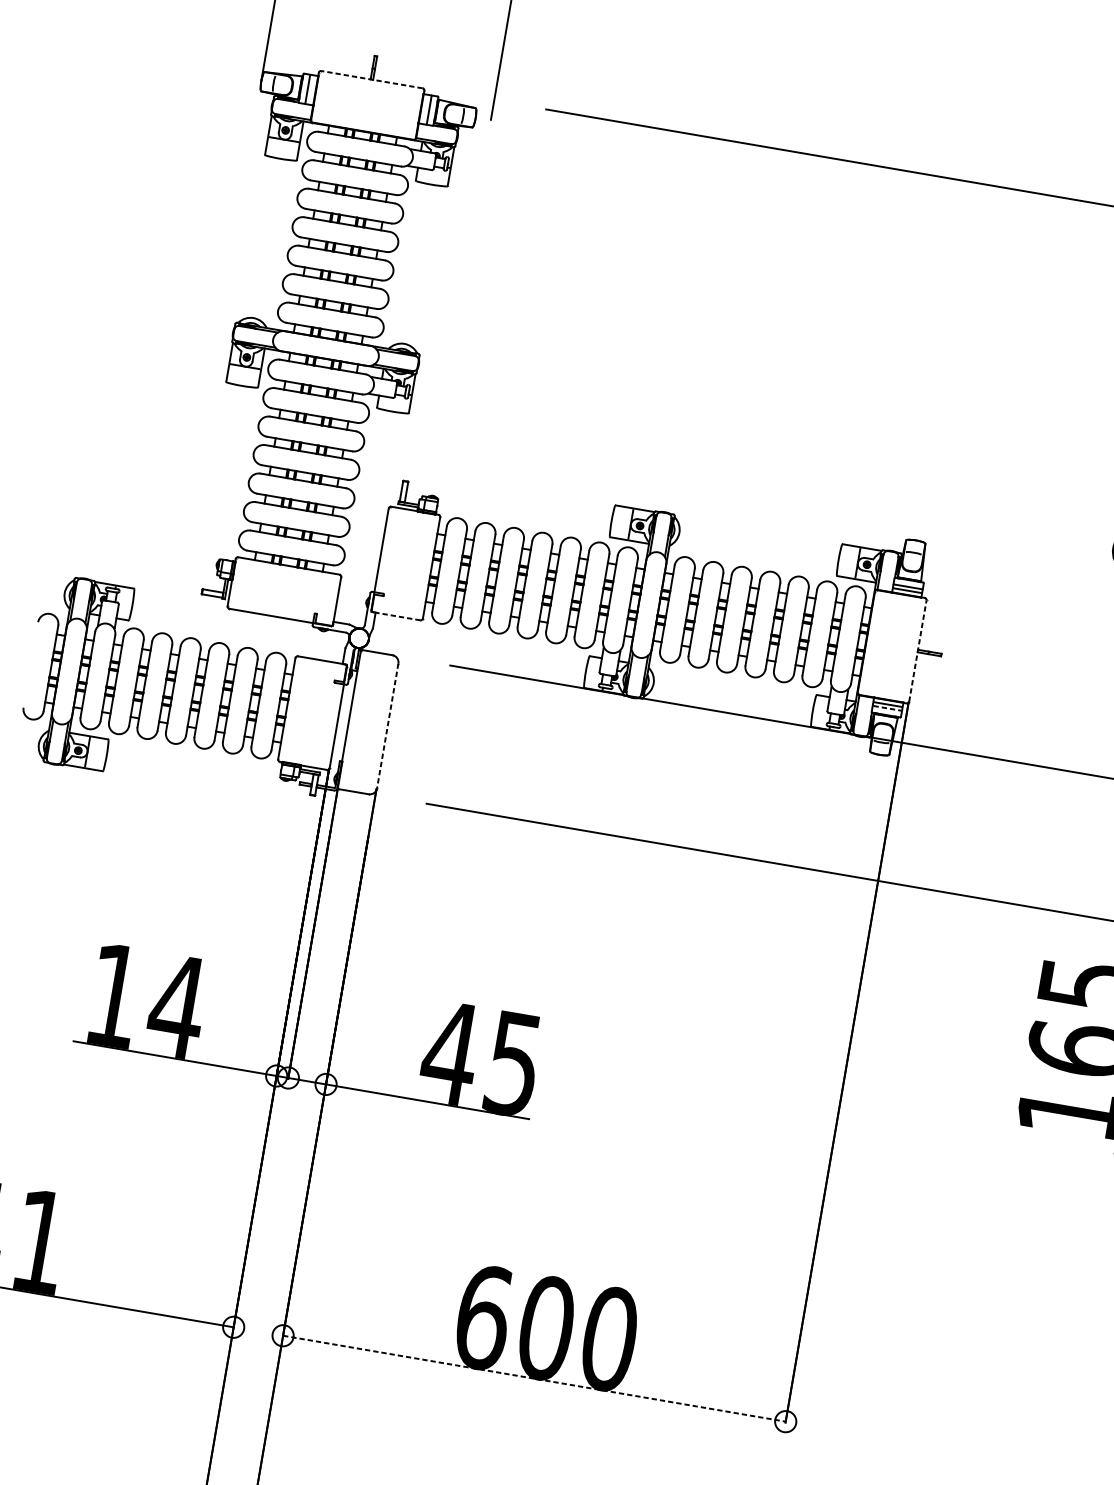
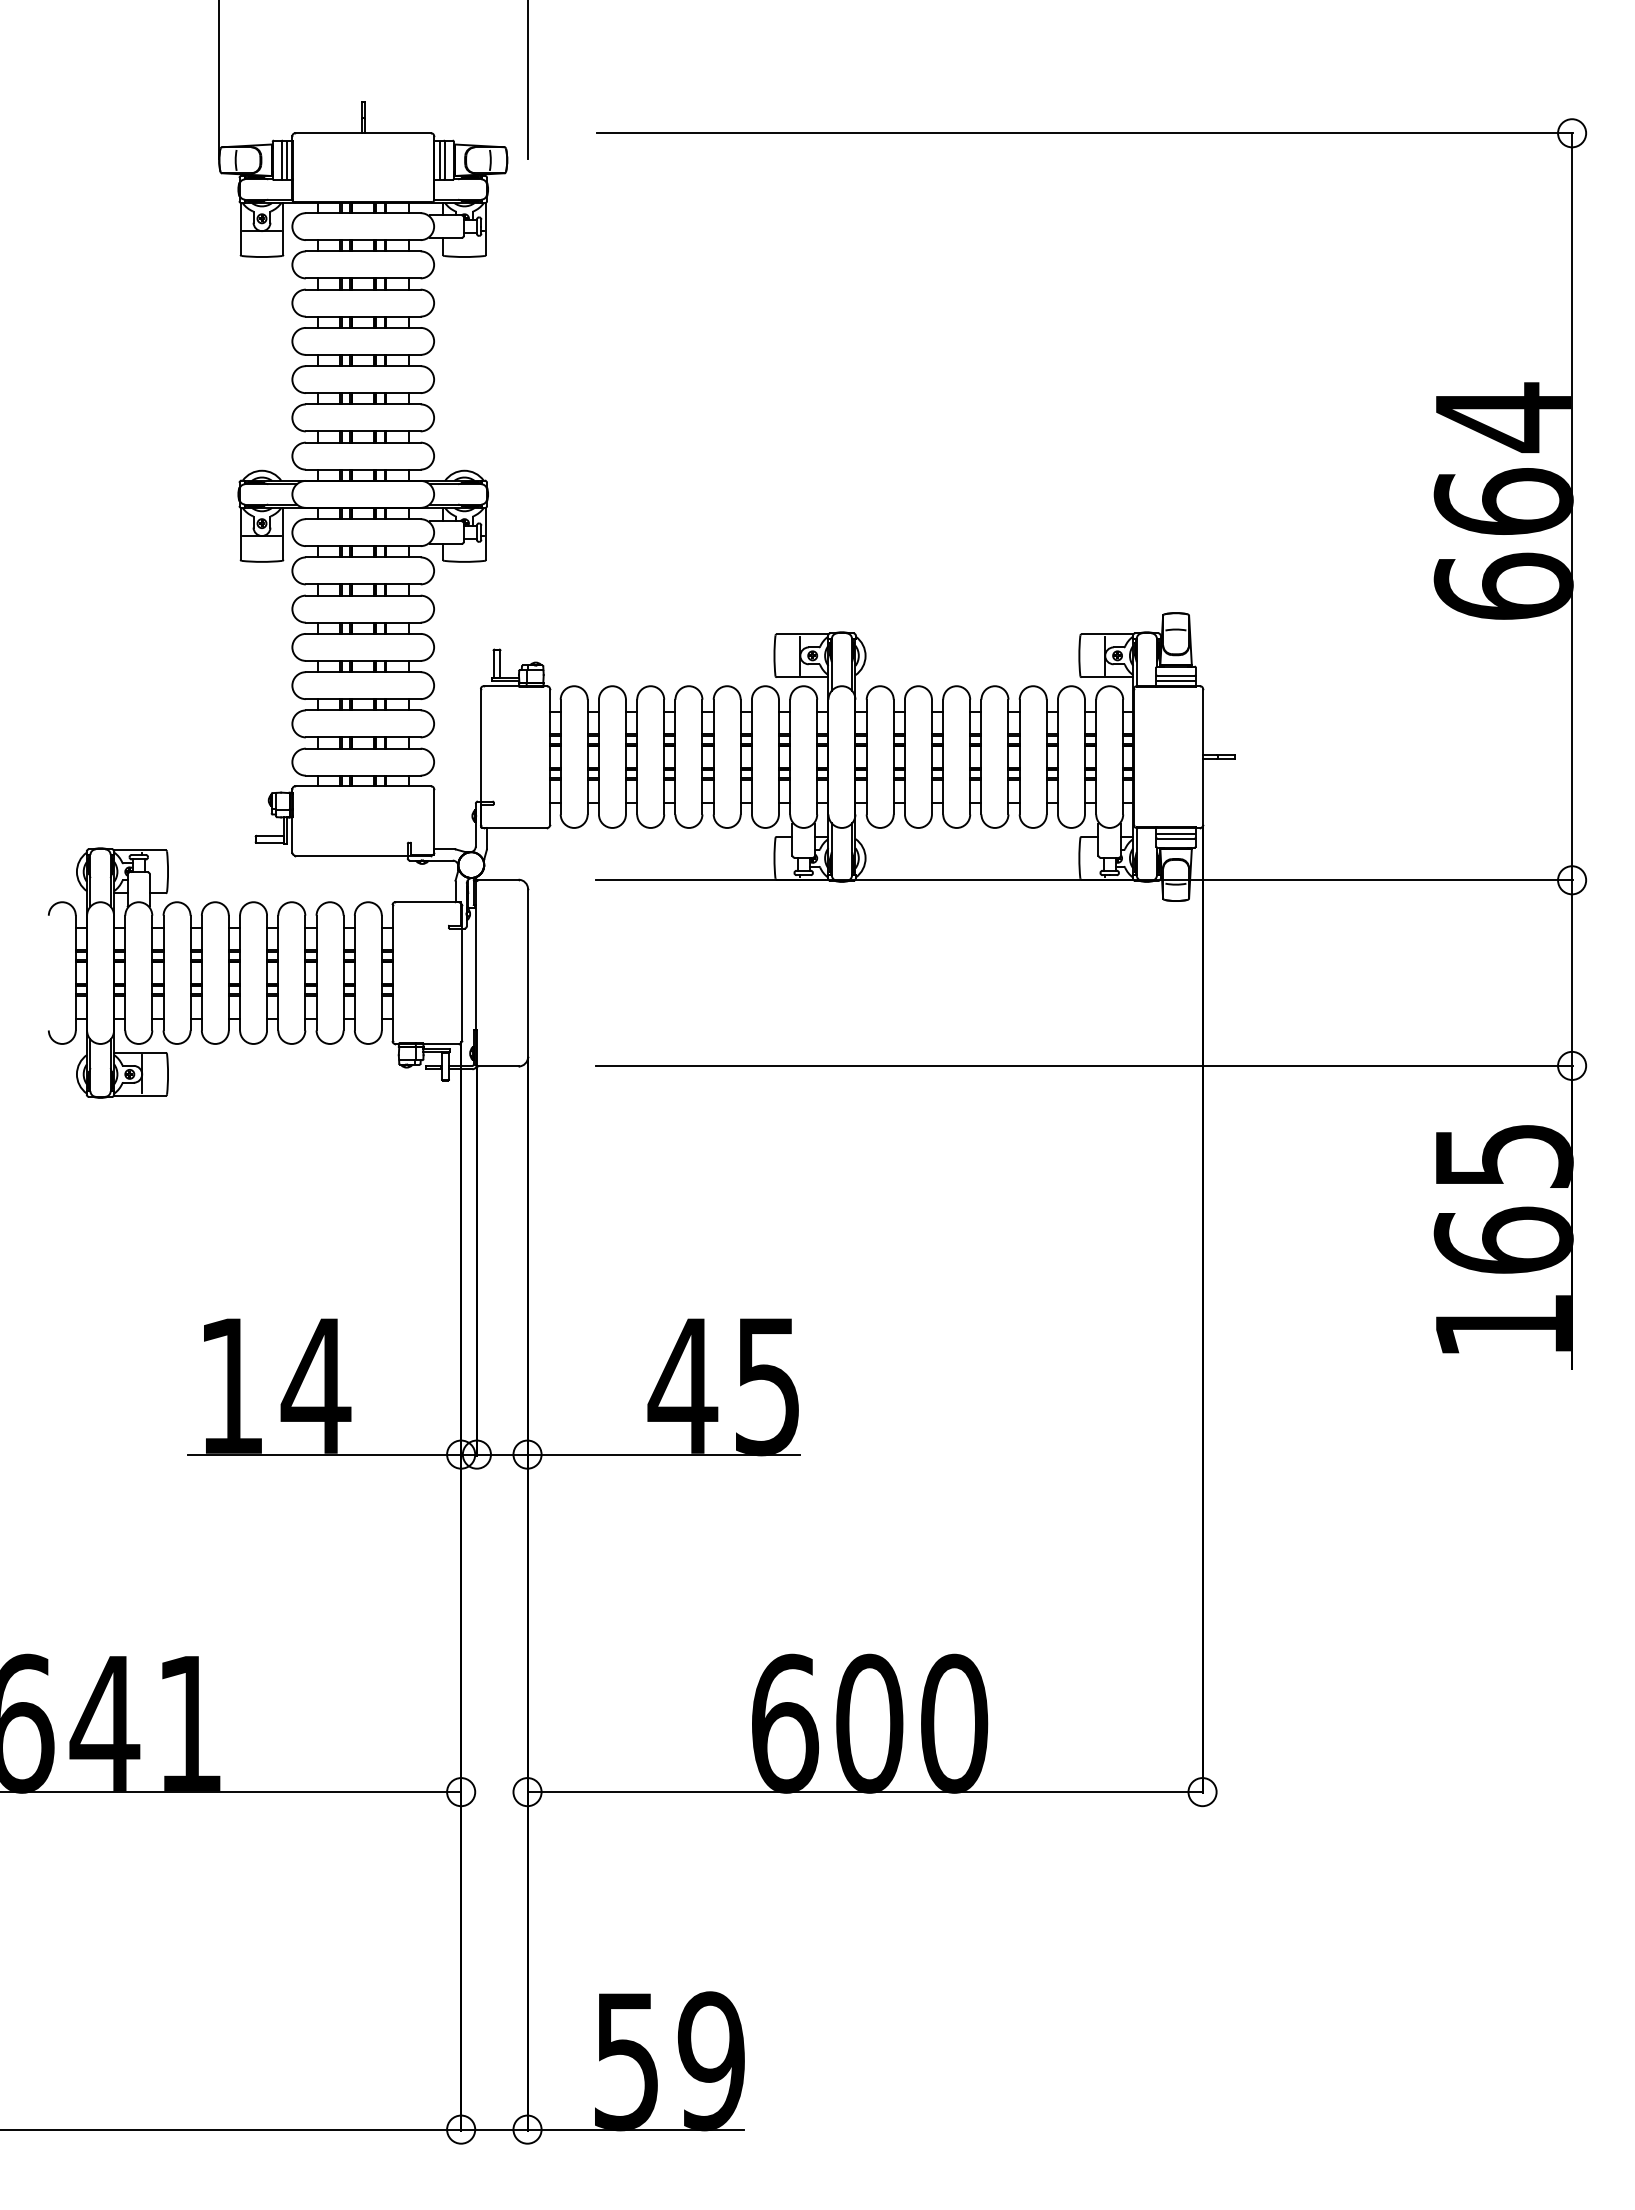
line: (371, 79) -> (362, 133), dashed -> solid
line: (311, 89) -> (286, 159), added
line: (425, 108) -> (439, 159), added
line: (396, 615) -> (515, 827), dashed -> solid
line: (918, 650) -> (1203, 756), dashed -> solid
line: (887, 708) -> (1176, 838), dashed -> solid
line: (388, 726) -> (528, 973), dashed -> solid
line: (534, 1379) -> (865, 1792), dashed -> solid

